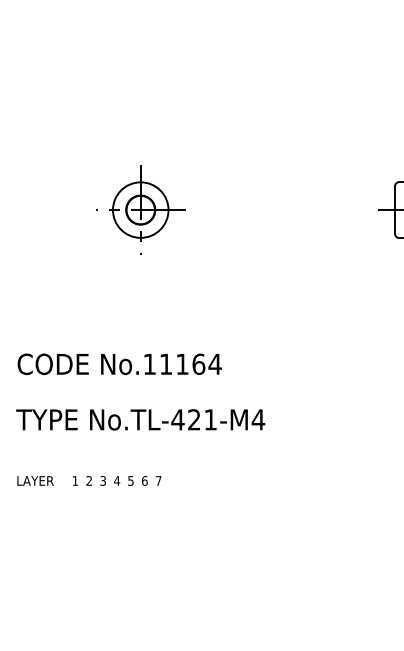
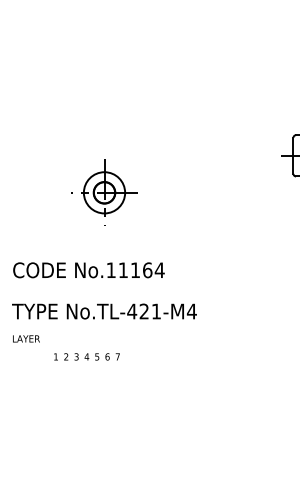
part: (140, 209) -> (104, 192), moved
text: (35, 480) -> (26, 338), moved

